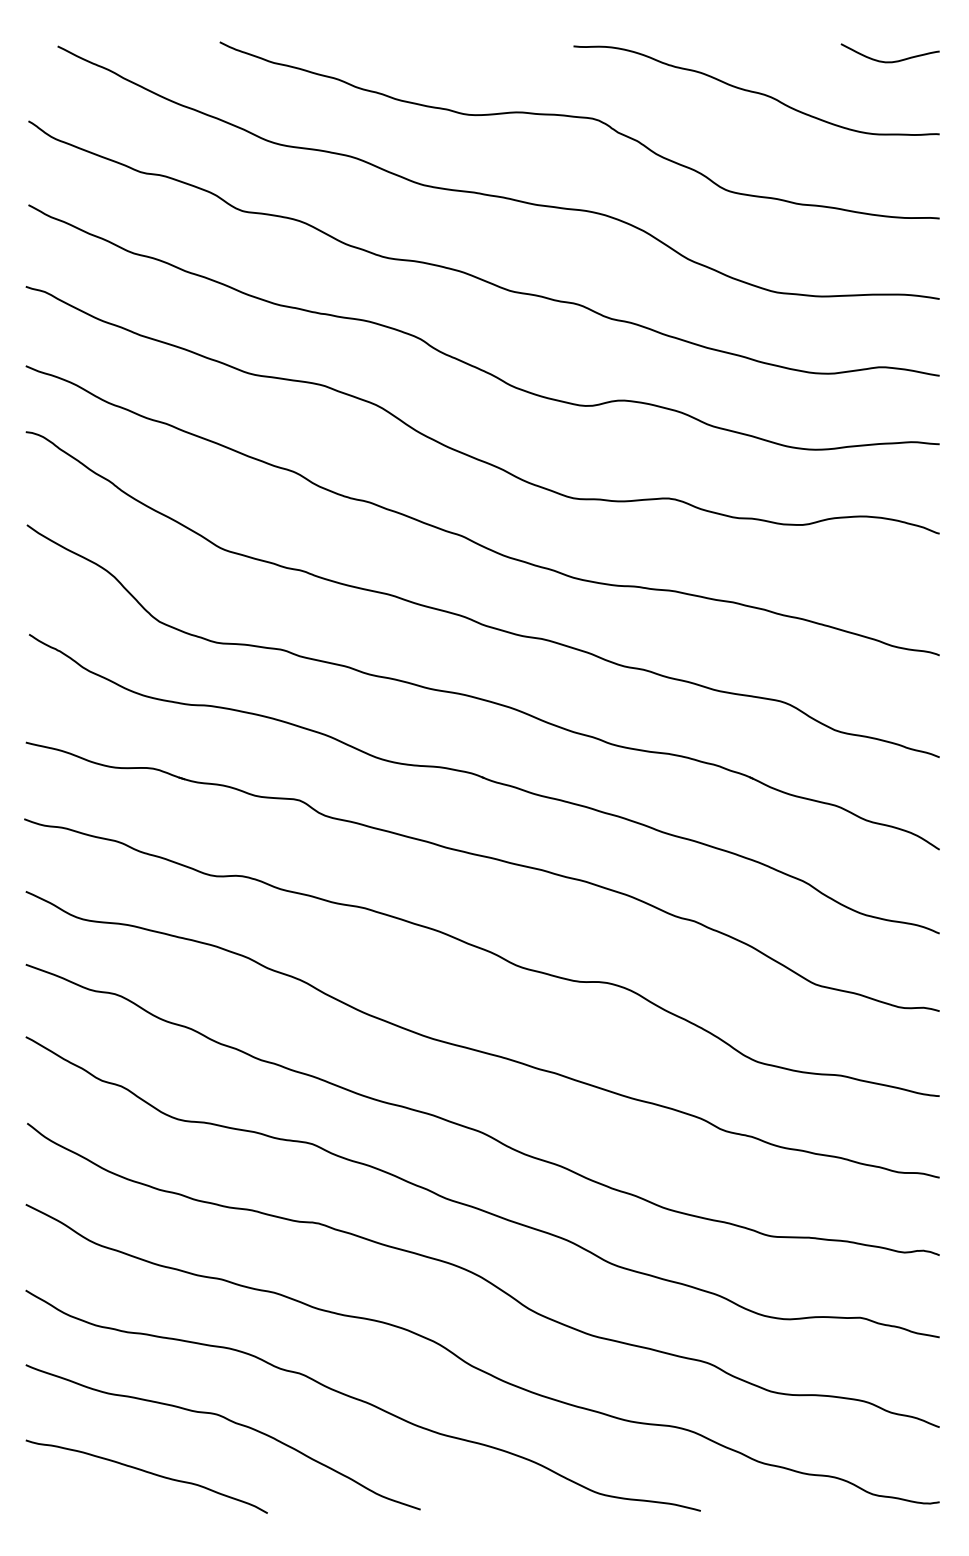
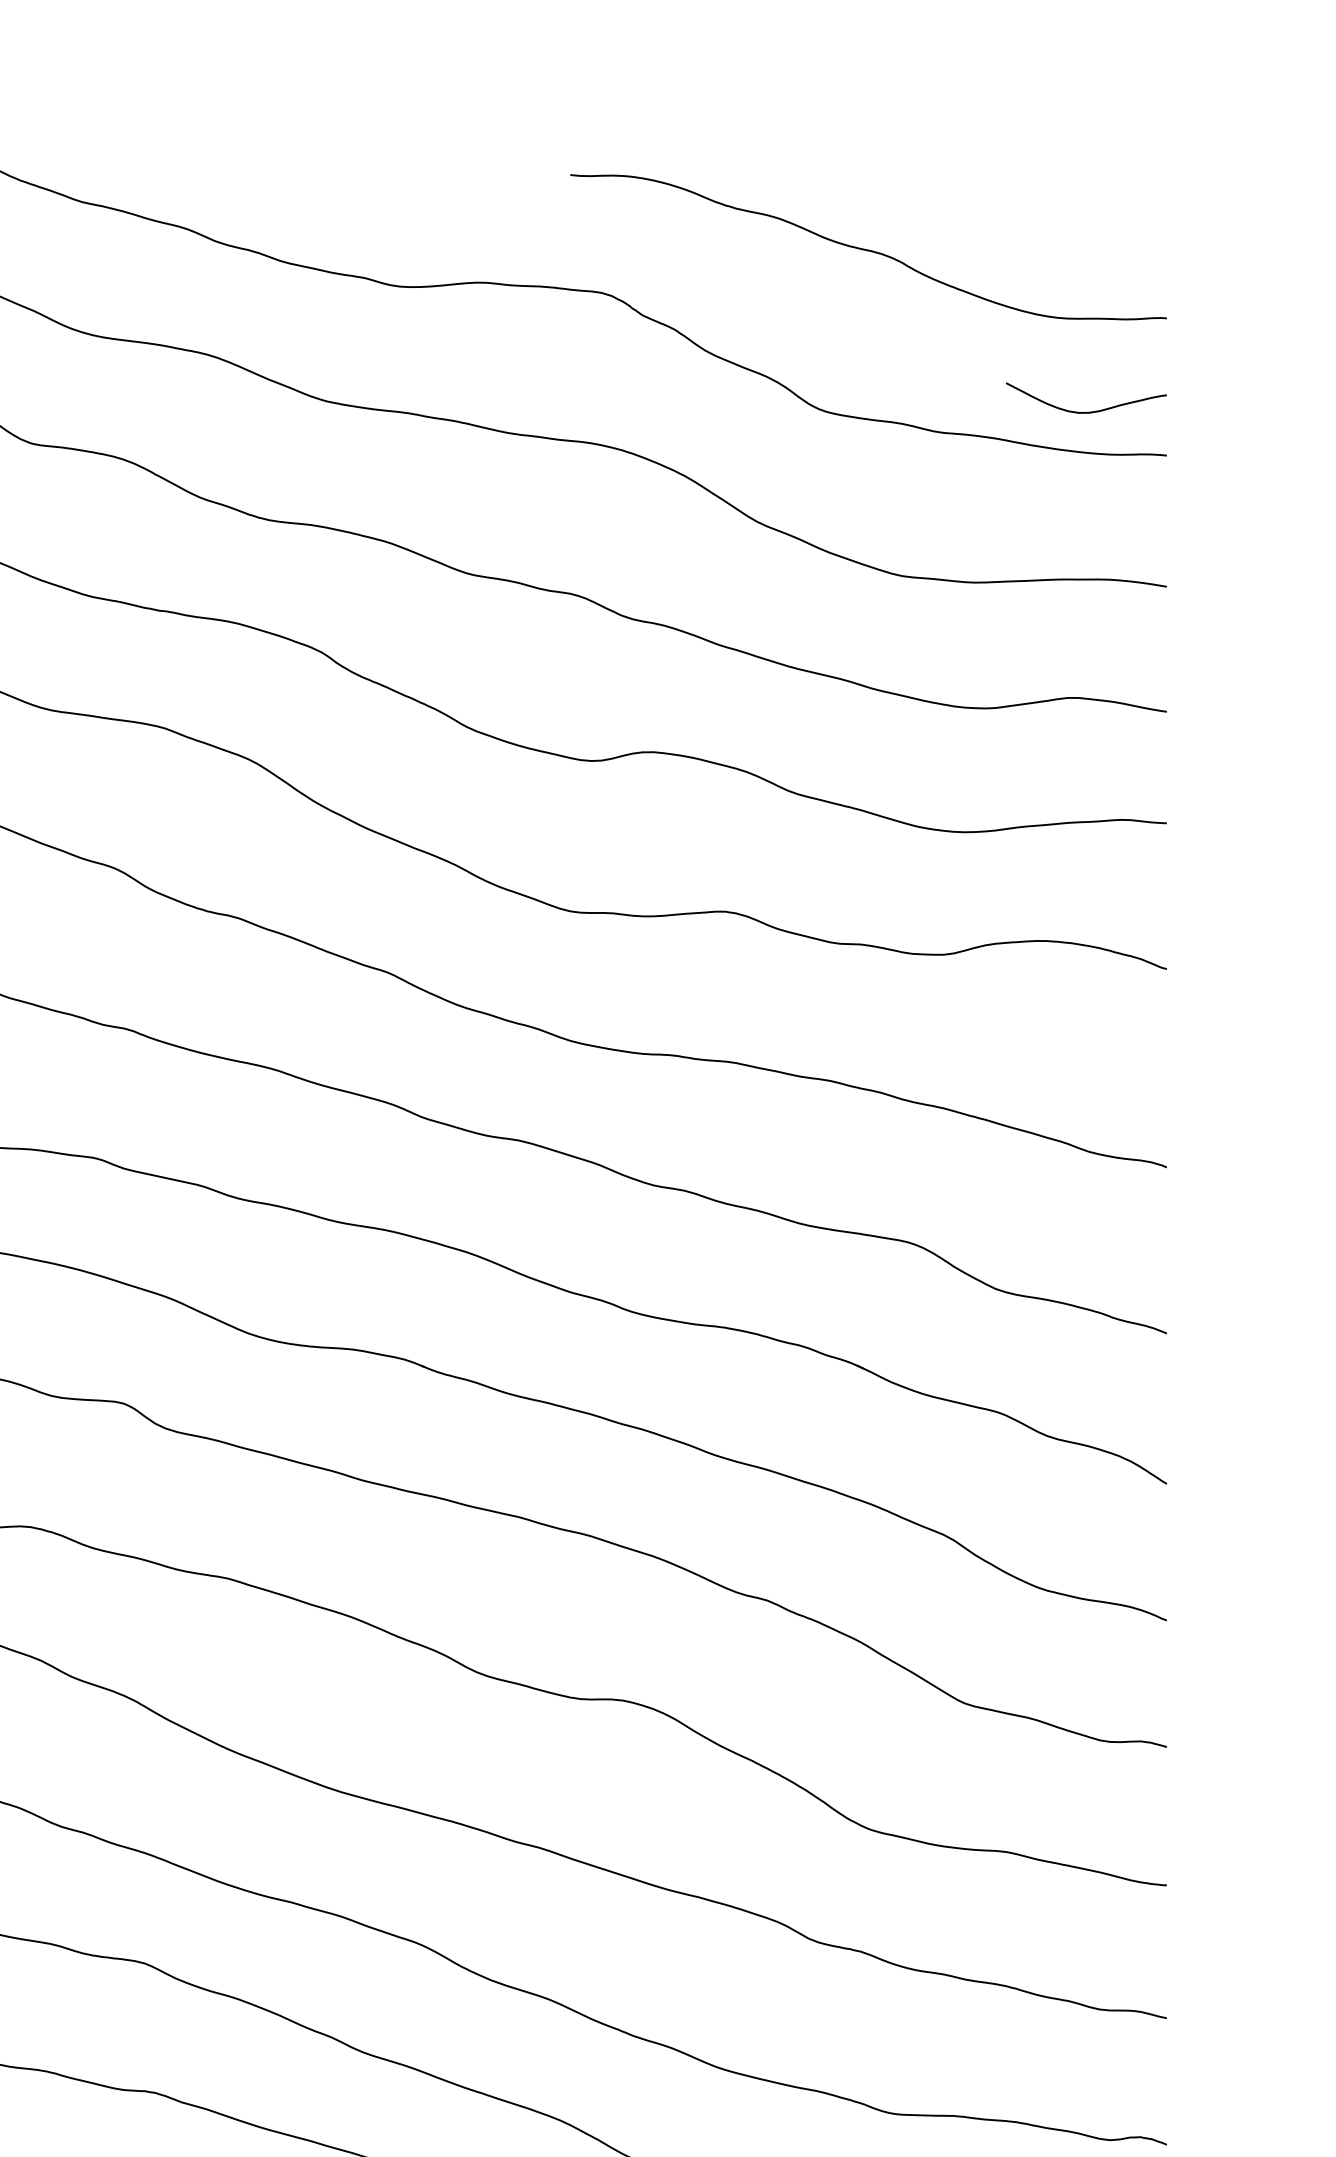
curve: (889, 61) -> (1085, 411), moved

